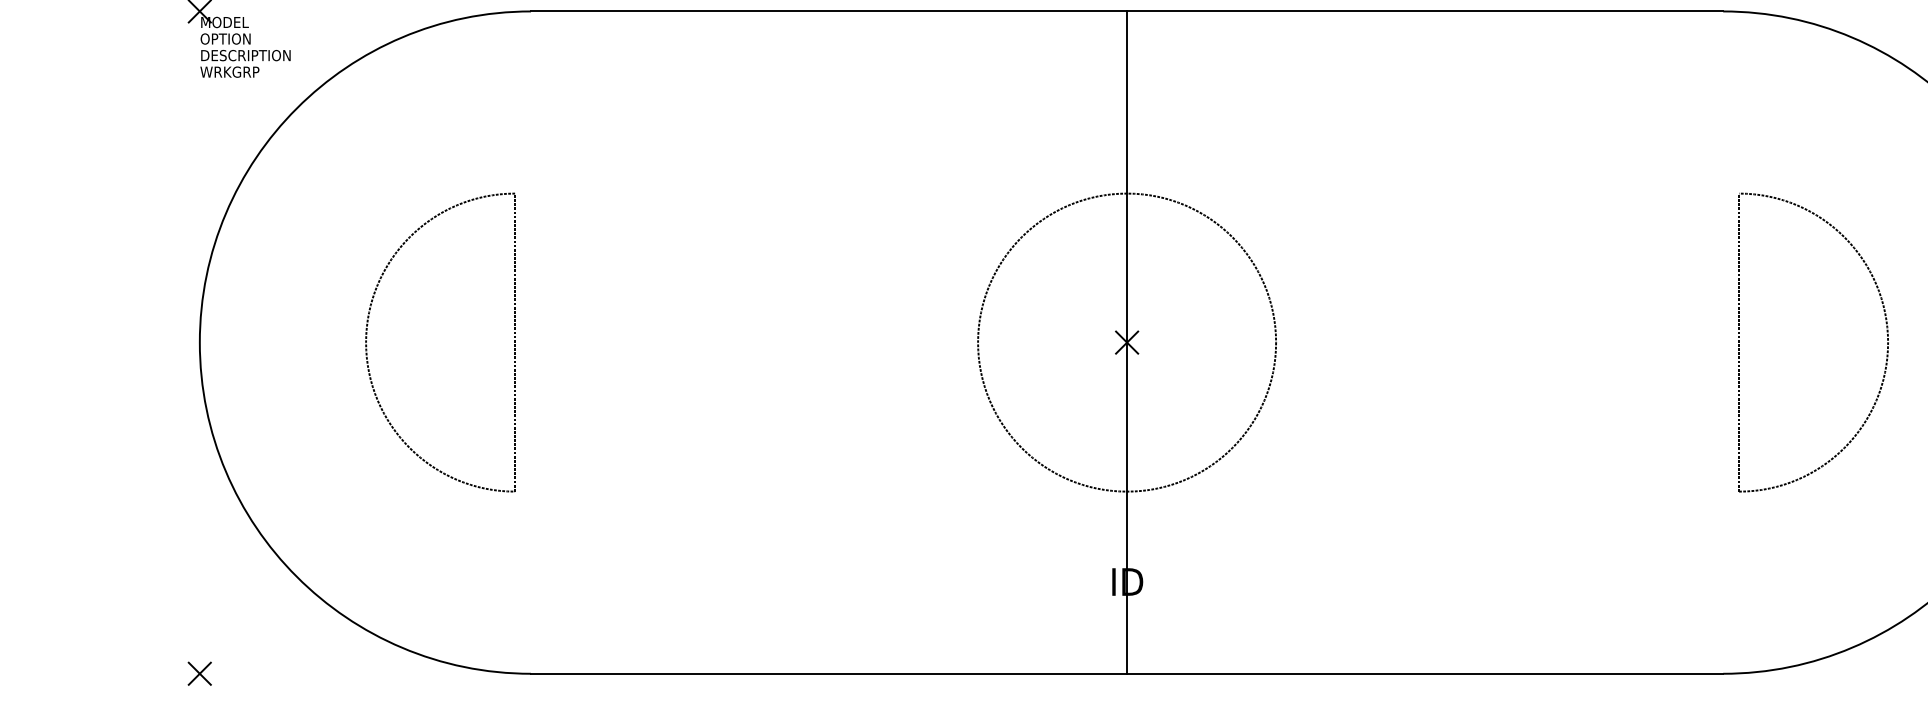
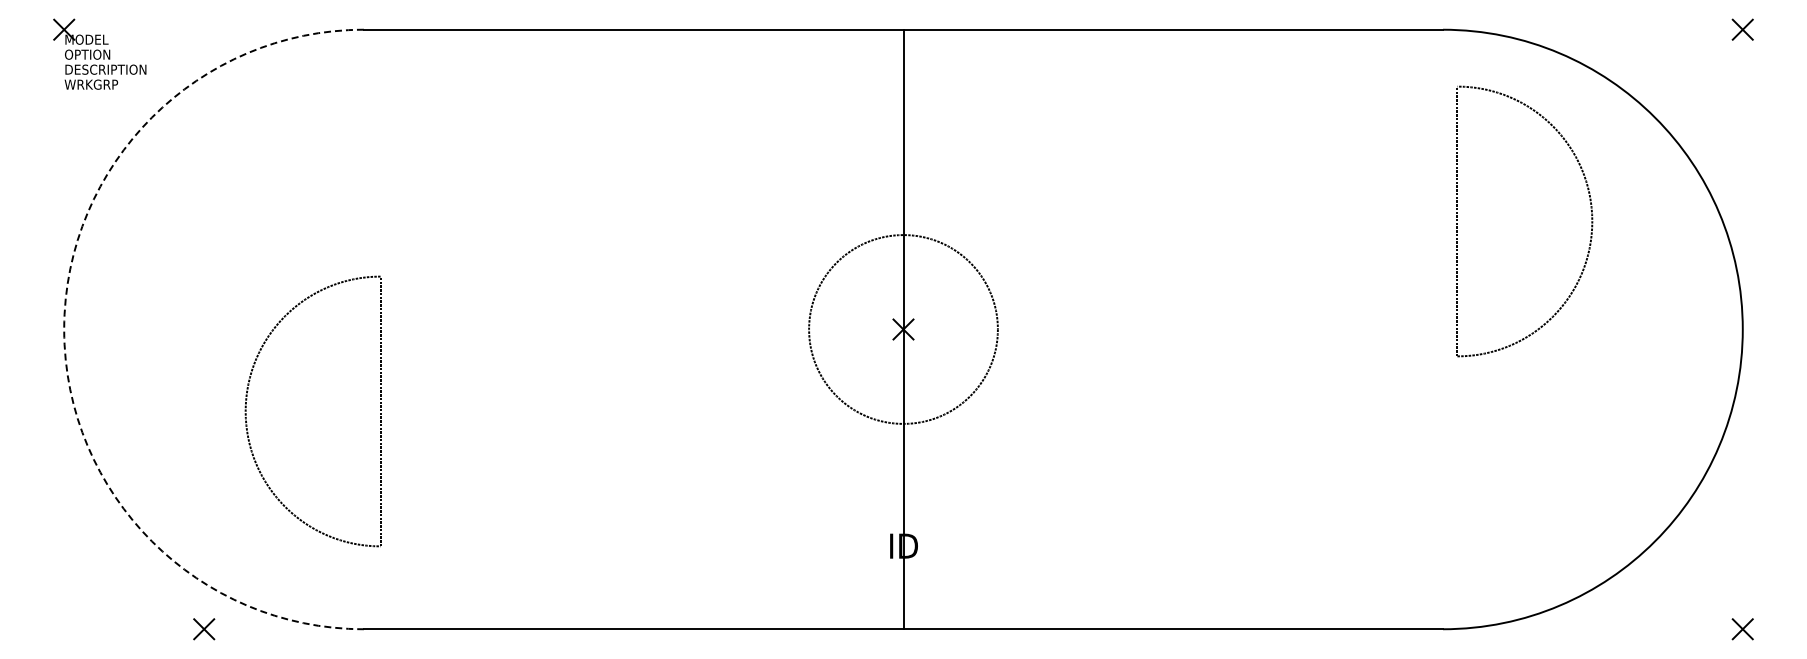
arc: (200, 342) -> (64, 329), solid -> dashed
circle: (1127, 342) -> (903, 329), size x0.7
part: (1887, 342) -> (1591, 221), moved
part: (368, 354) -> (247, 422), moved
part: (200, 674) -> (204, 629), moved

